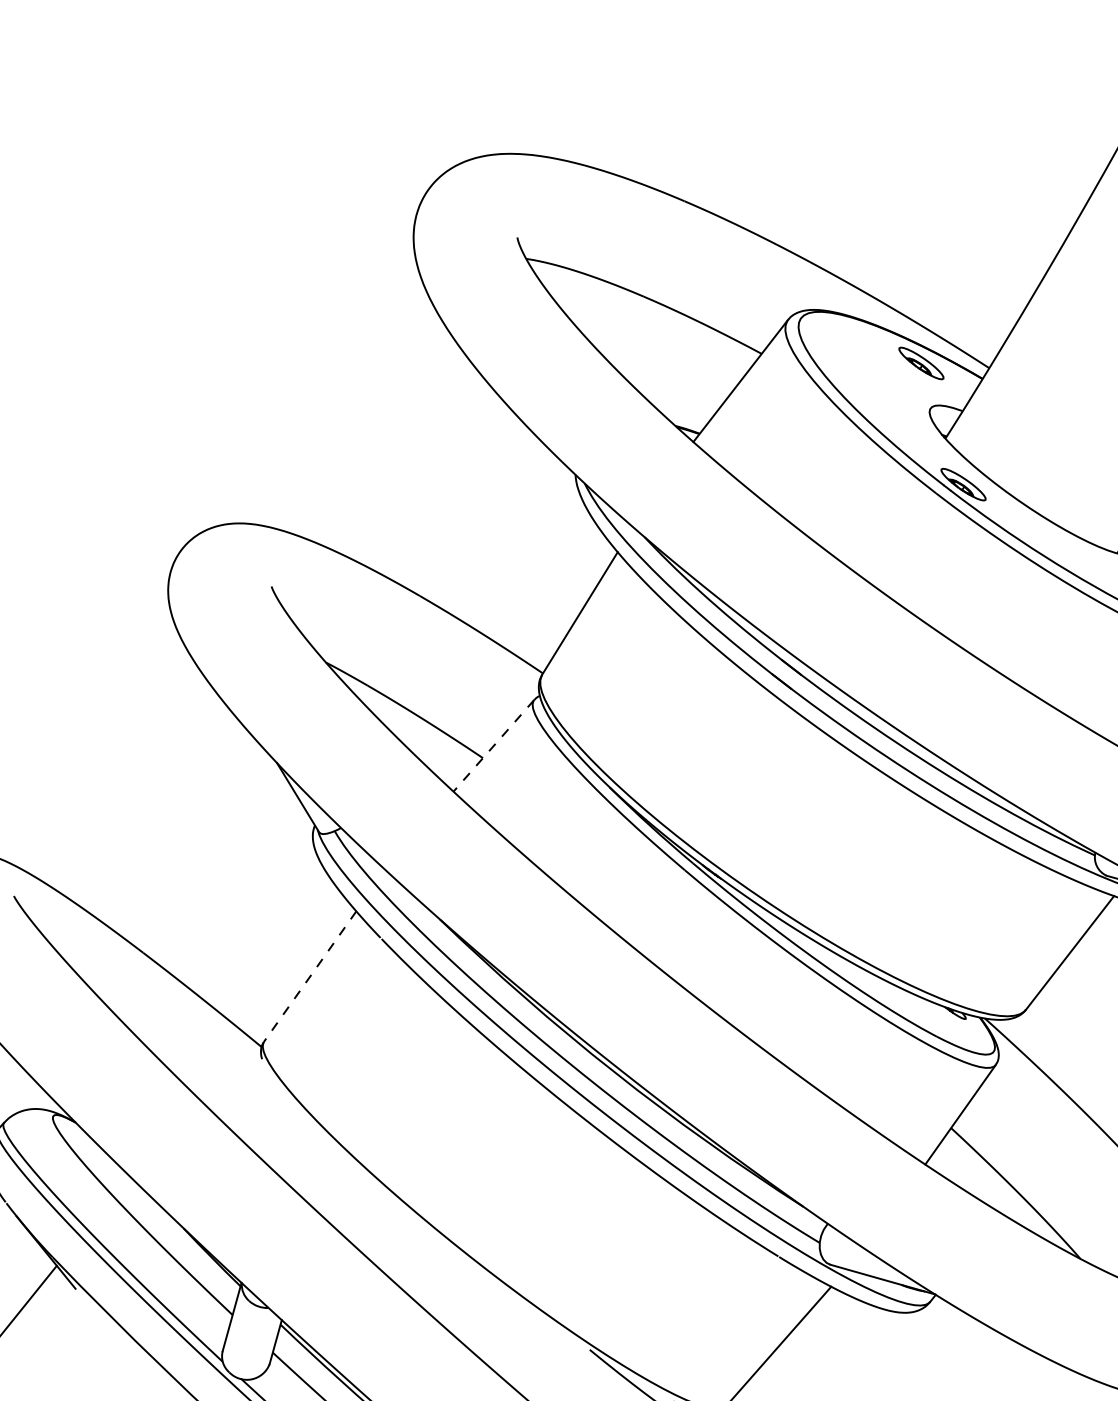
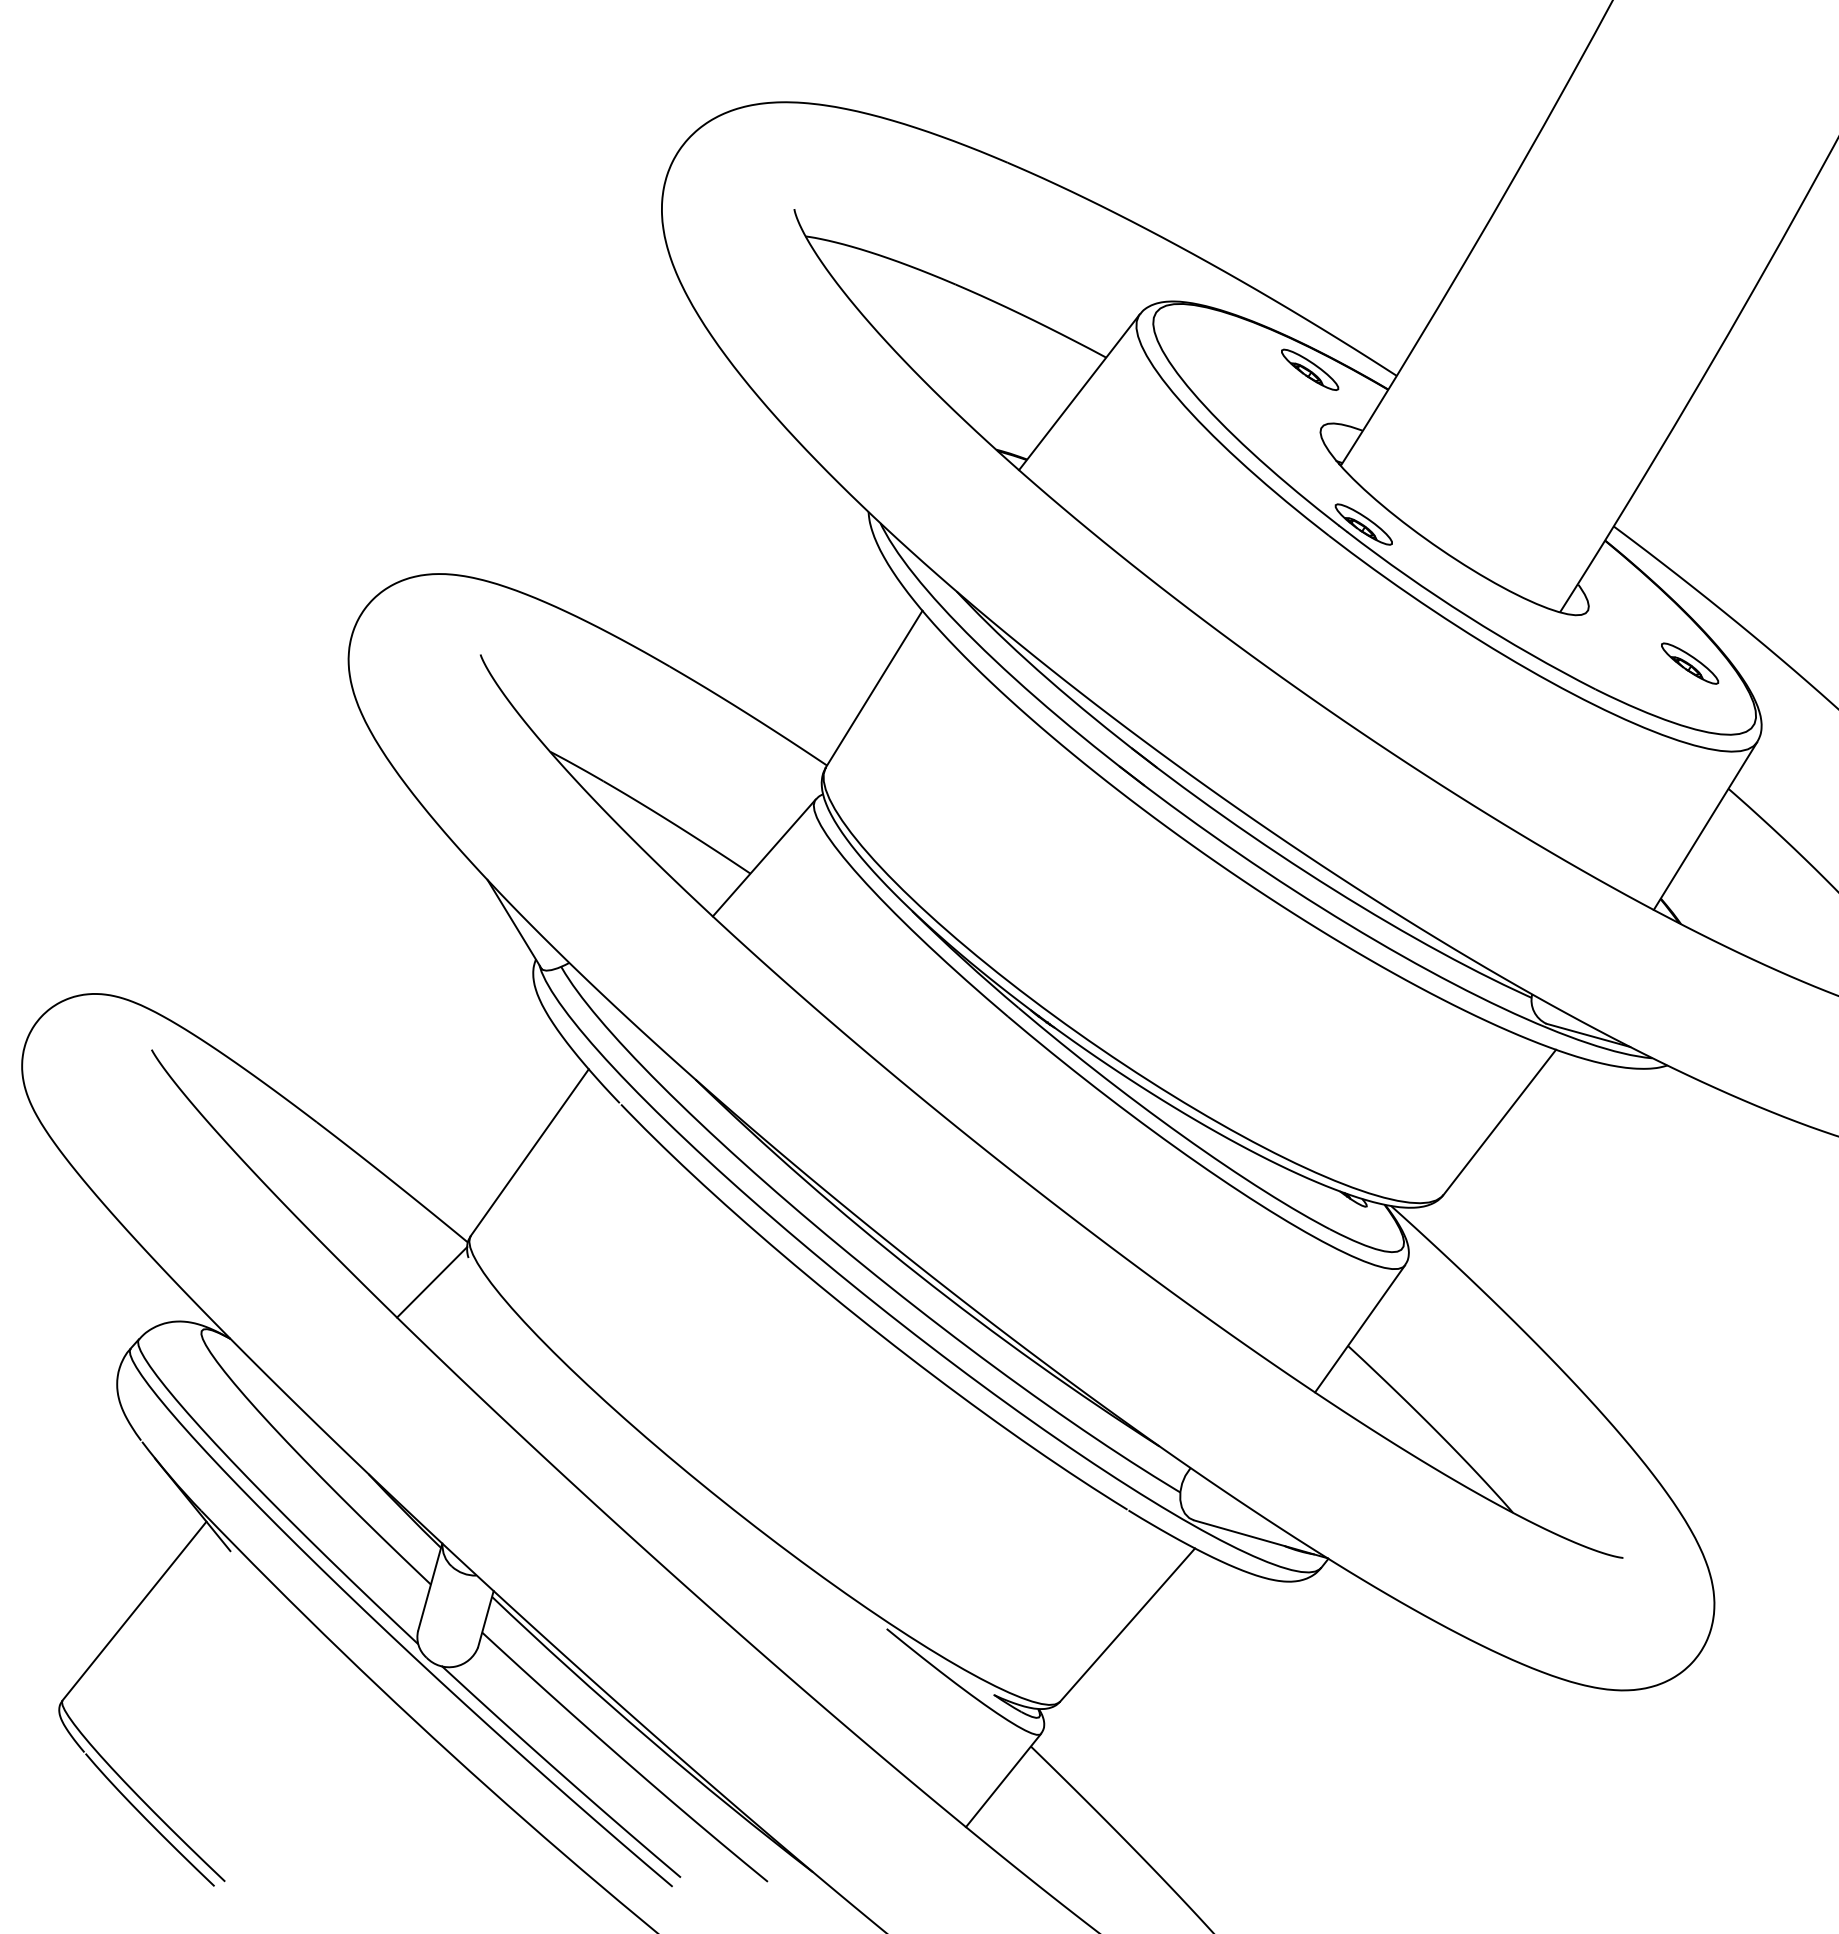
line: (493, 745) -> (764, 857), dashed -> solid
line: (309, 976) -> (529, 1152), dashed -> solid
line: (233, 1078) -> (432, 1282), added

